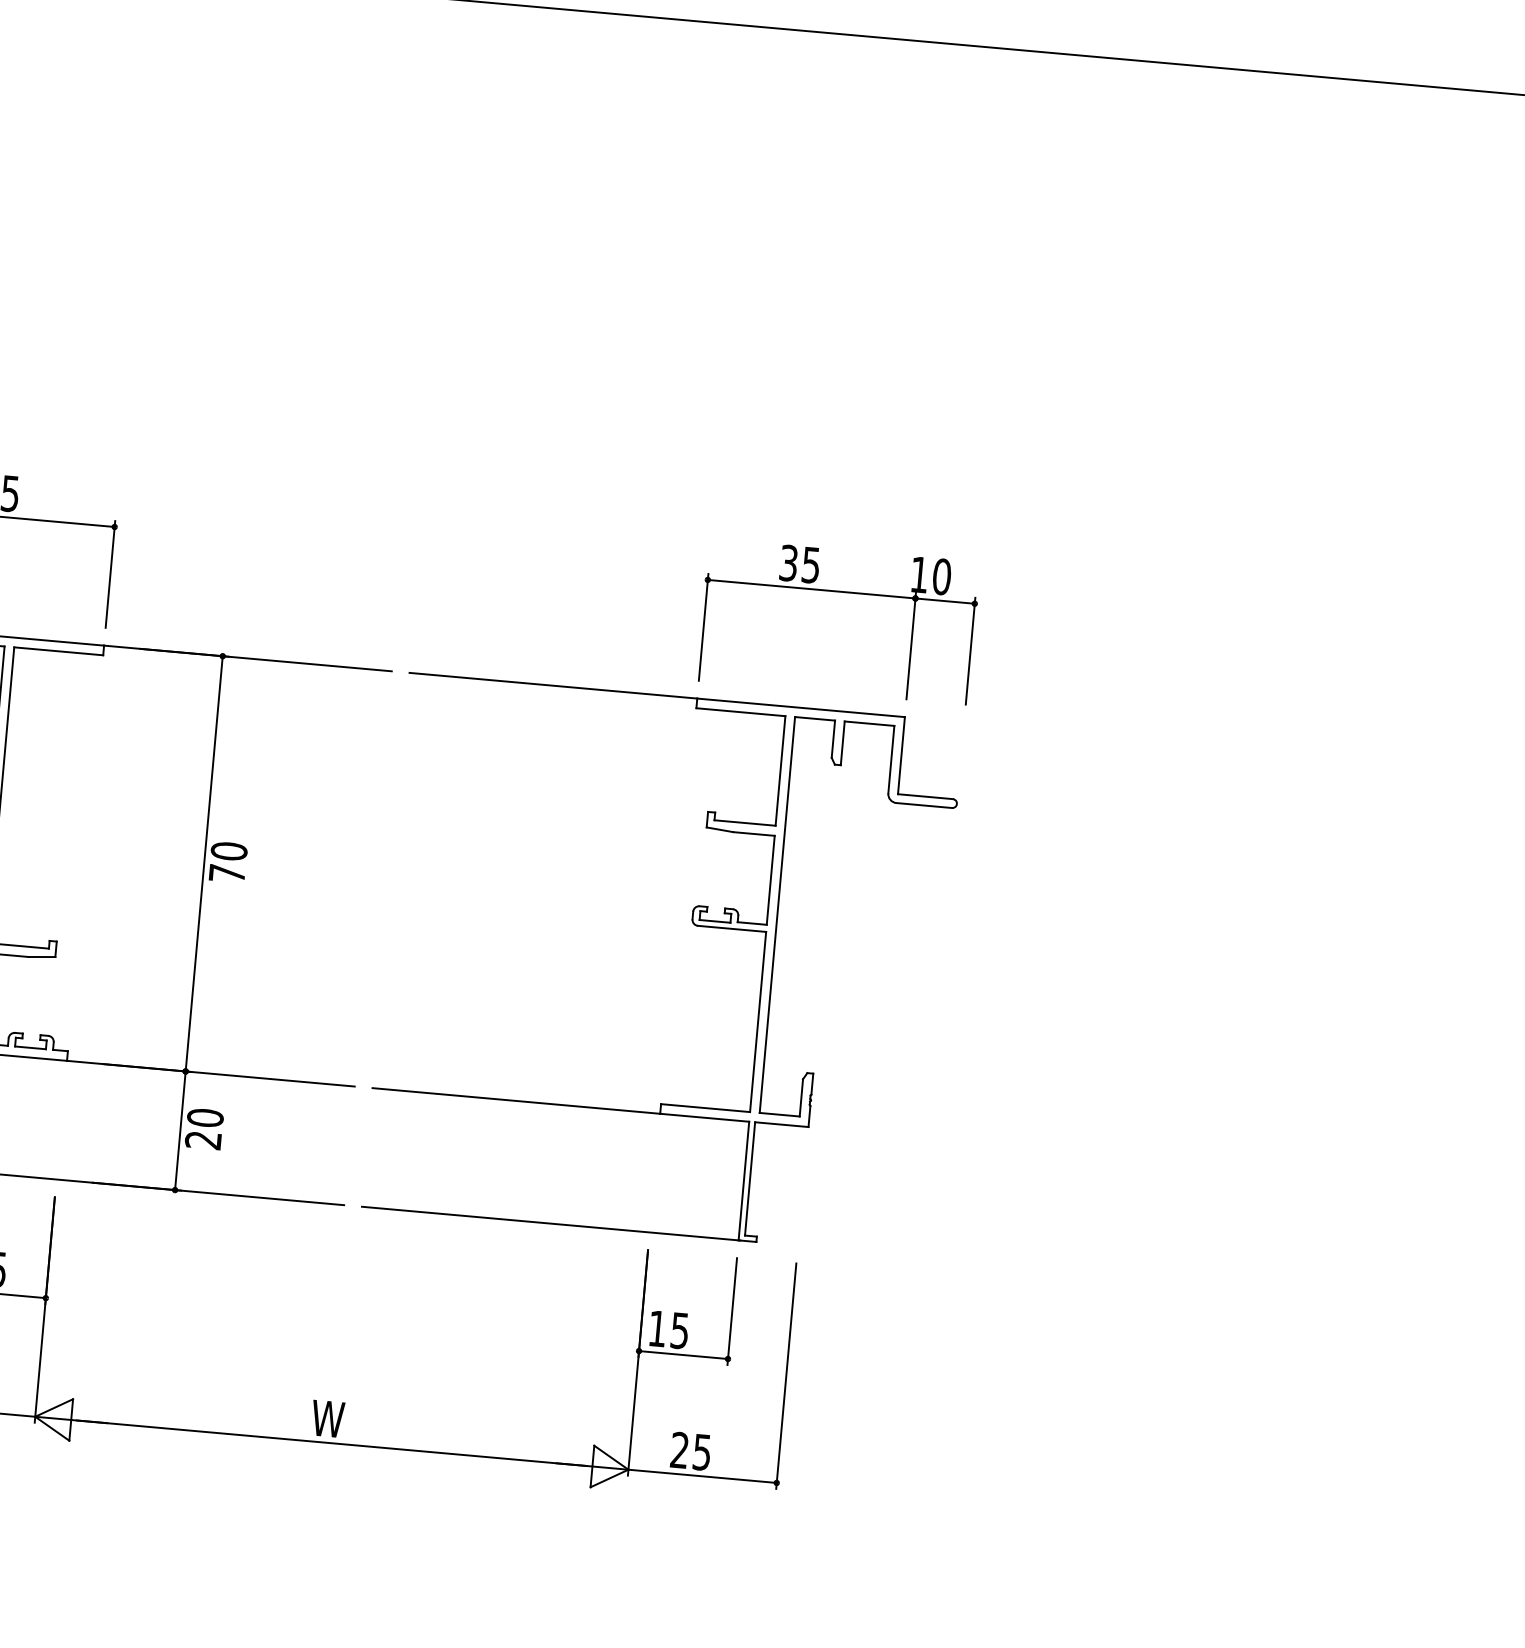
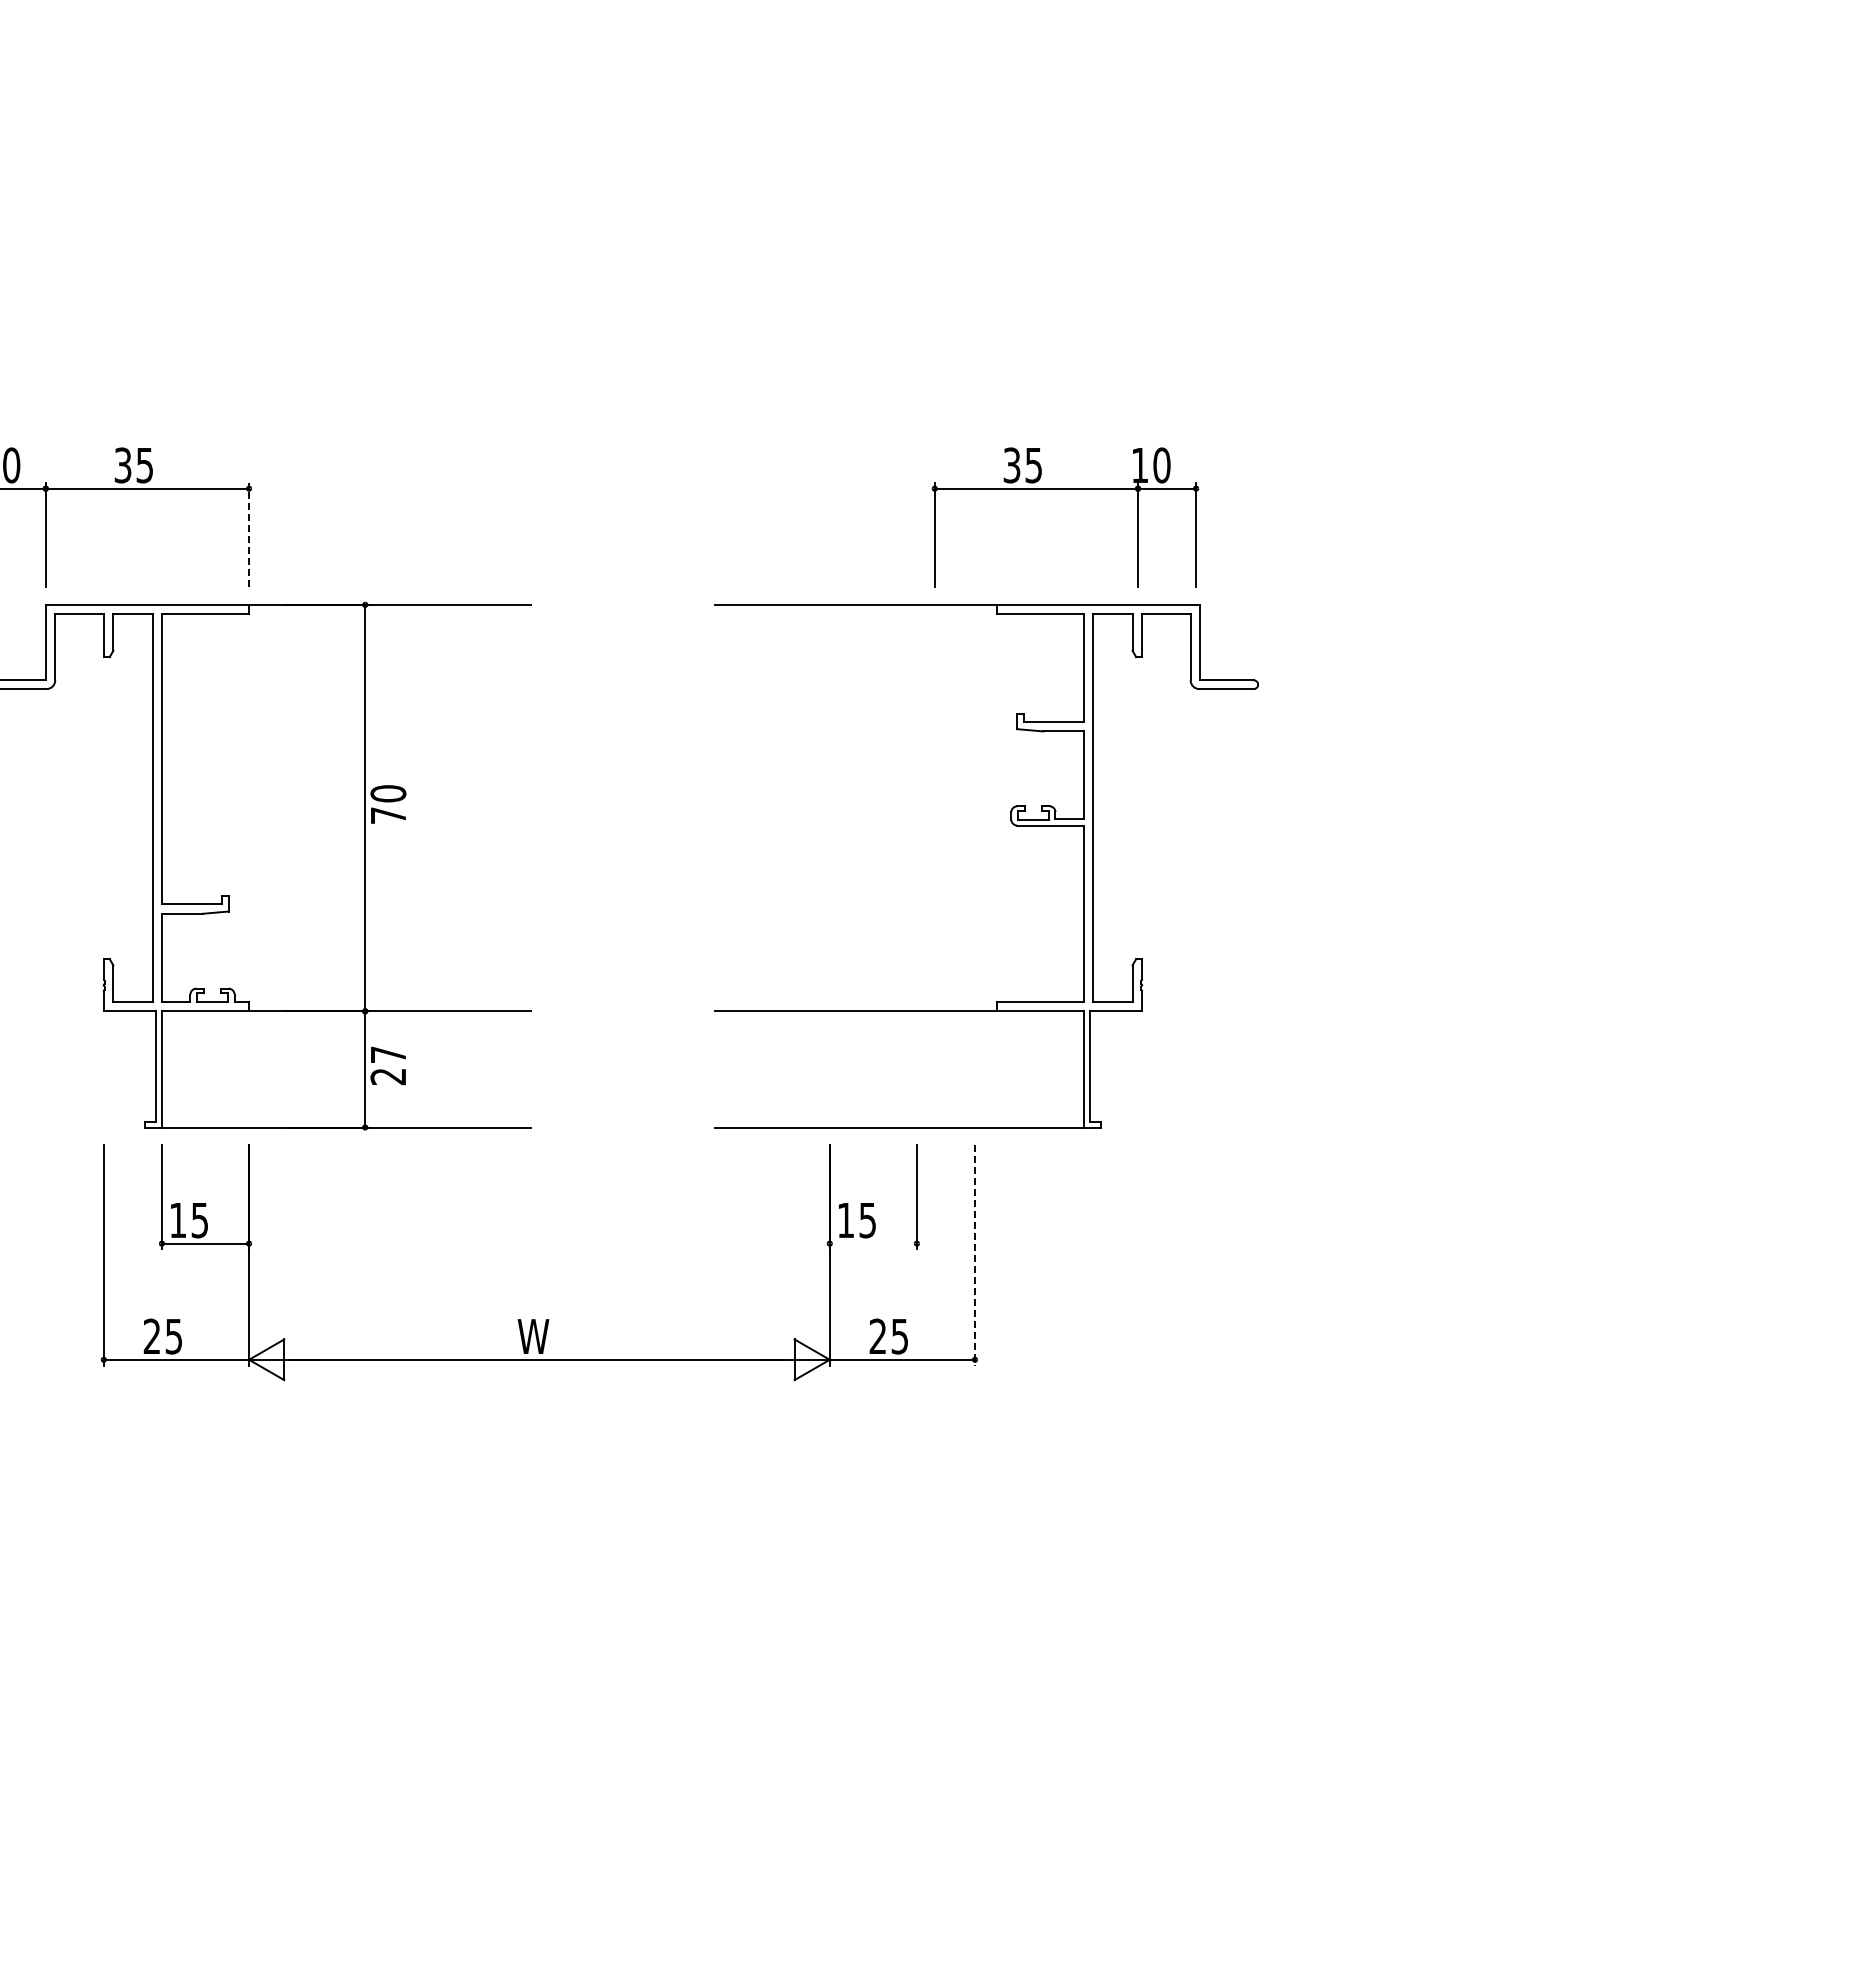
line: (110, 573) -> (249, 534), solid -> dashed
part: (841, 592) -> (1065, 489), moved
part: (694, 925) -> (1013, 825), moved
text: (205, 1117) -> (388, 1054), 20 -> 27
line: (682, 1354) -> (872, 1243), removed
line: (786, 1376) -> (975, 1255), solid -> dashed

